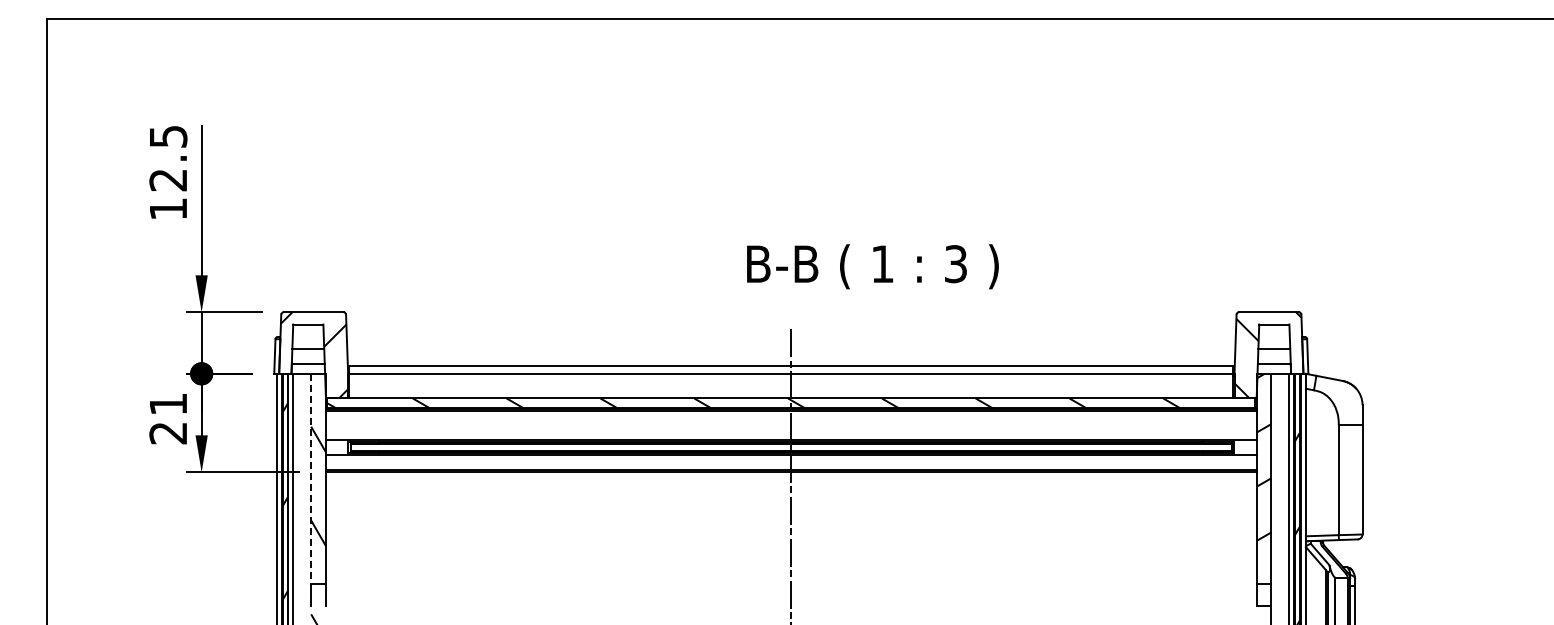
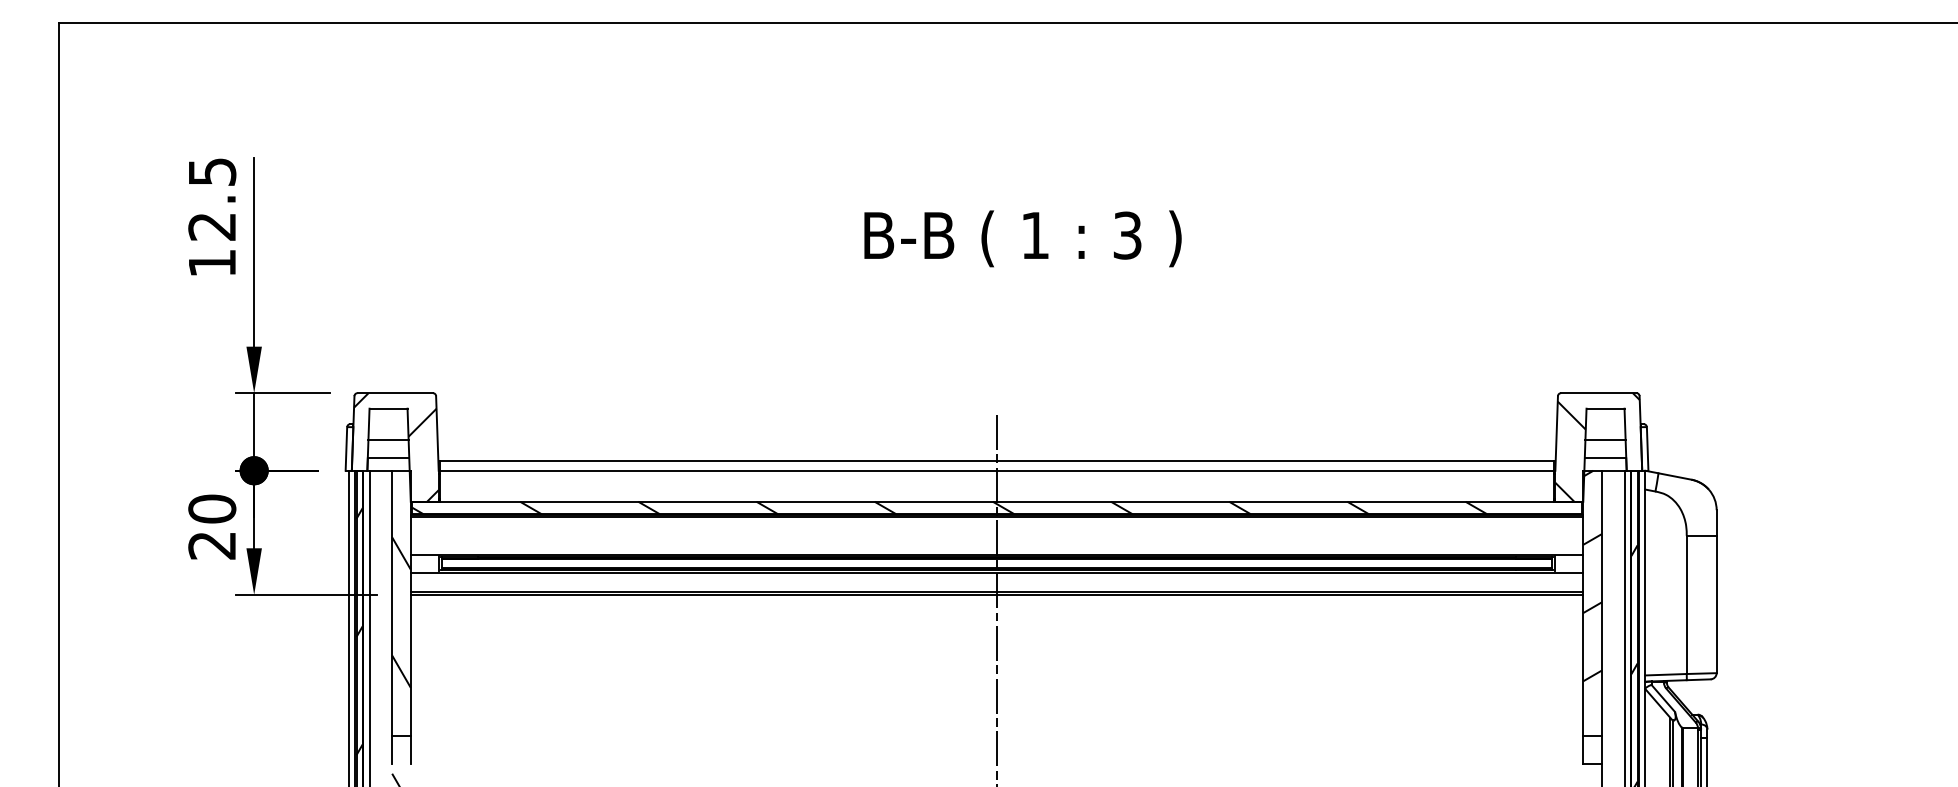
text: (872, 266) -> (1022, 238), moved
text: (168, 403) -> (212, 508), 21 -> 20
line: (311, 479) -> (392, 603), dashed -> solid

